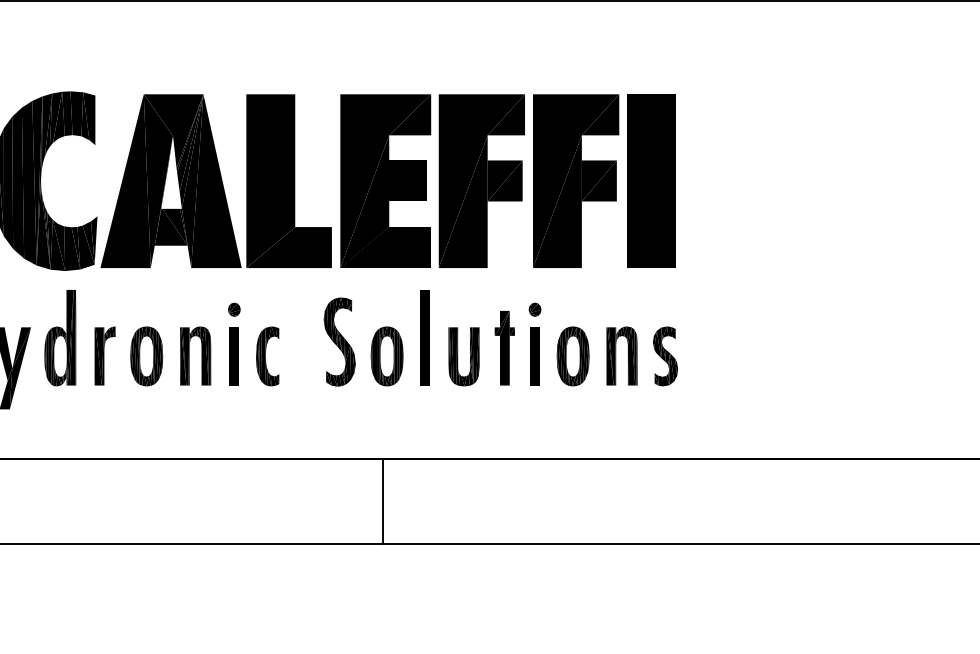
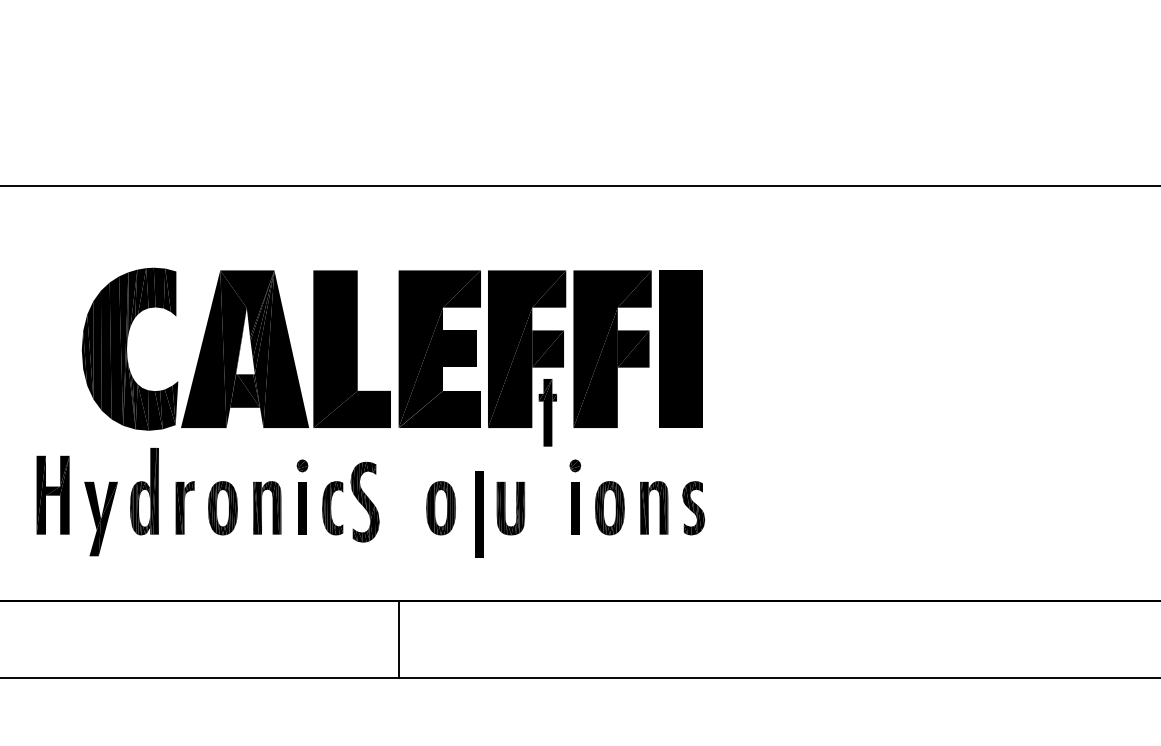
part: (425, 337) -> (479, 514), moved
part: (339, 341) -> (364, 501), moved
part: (504, 347) -> (547, 412), moved
line: (382, 501) -> (398, 639), moved

